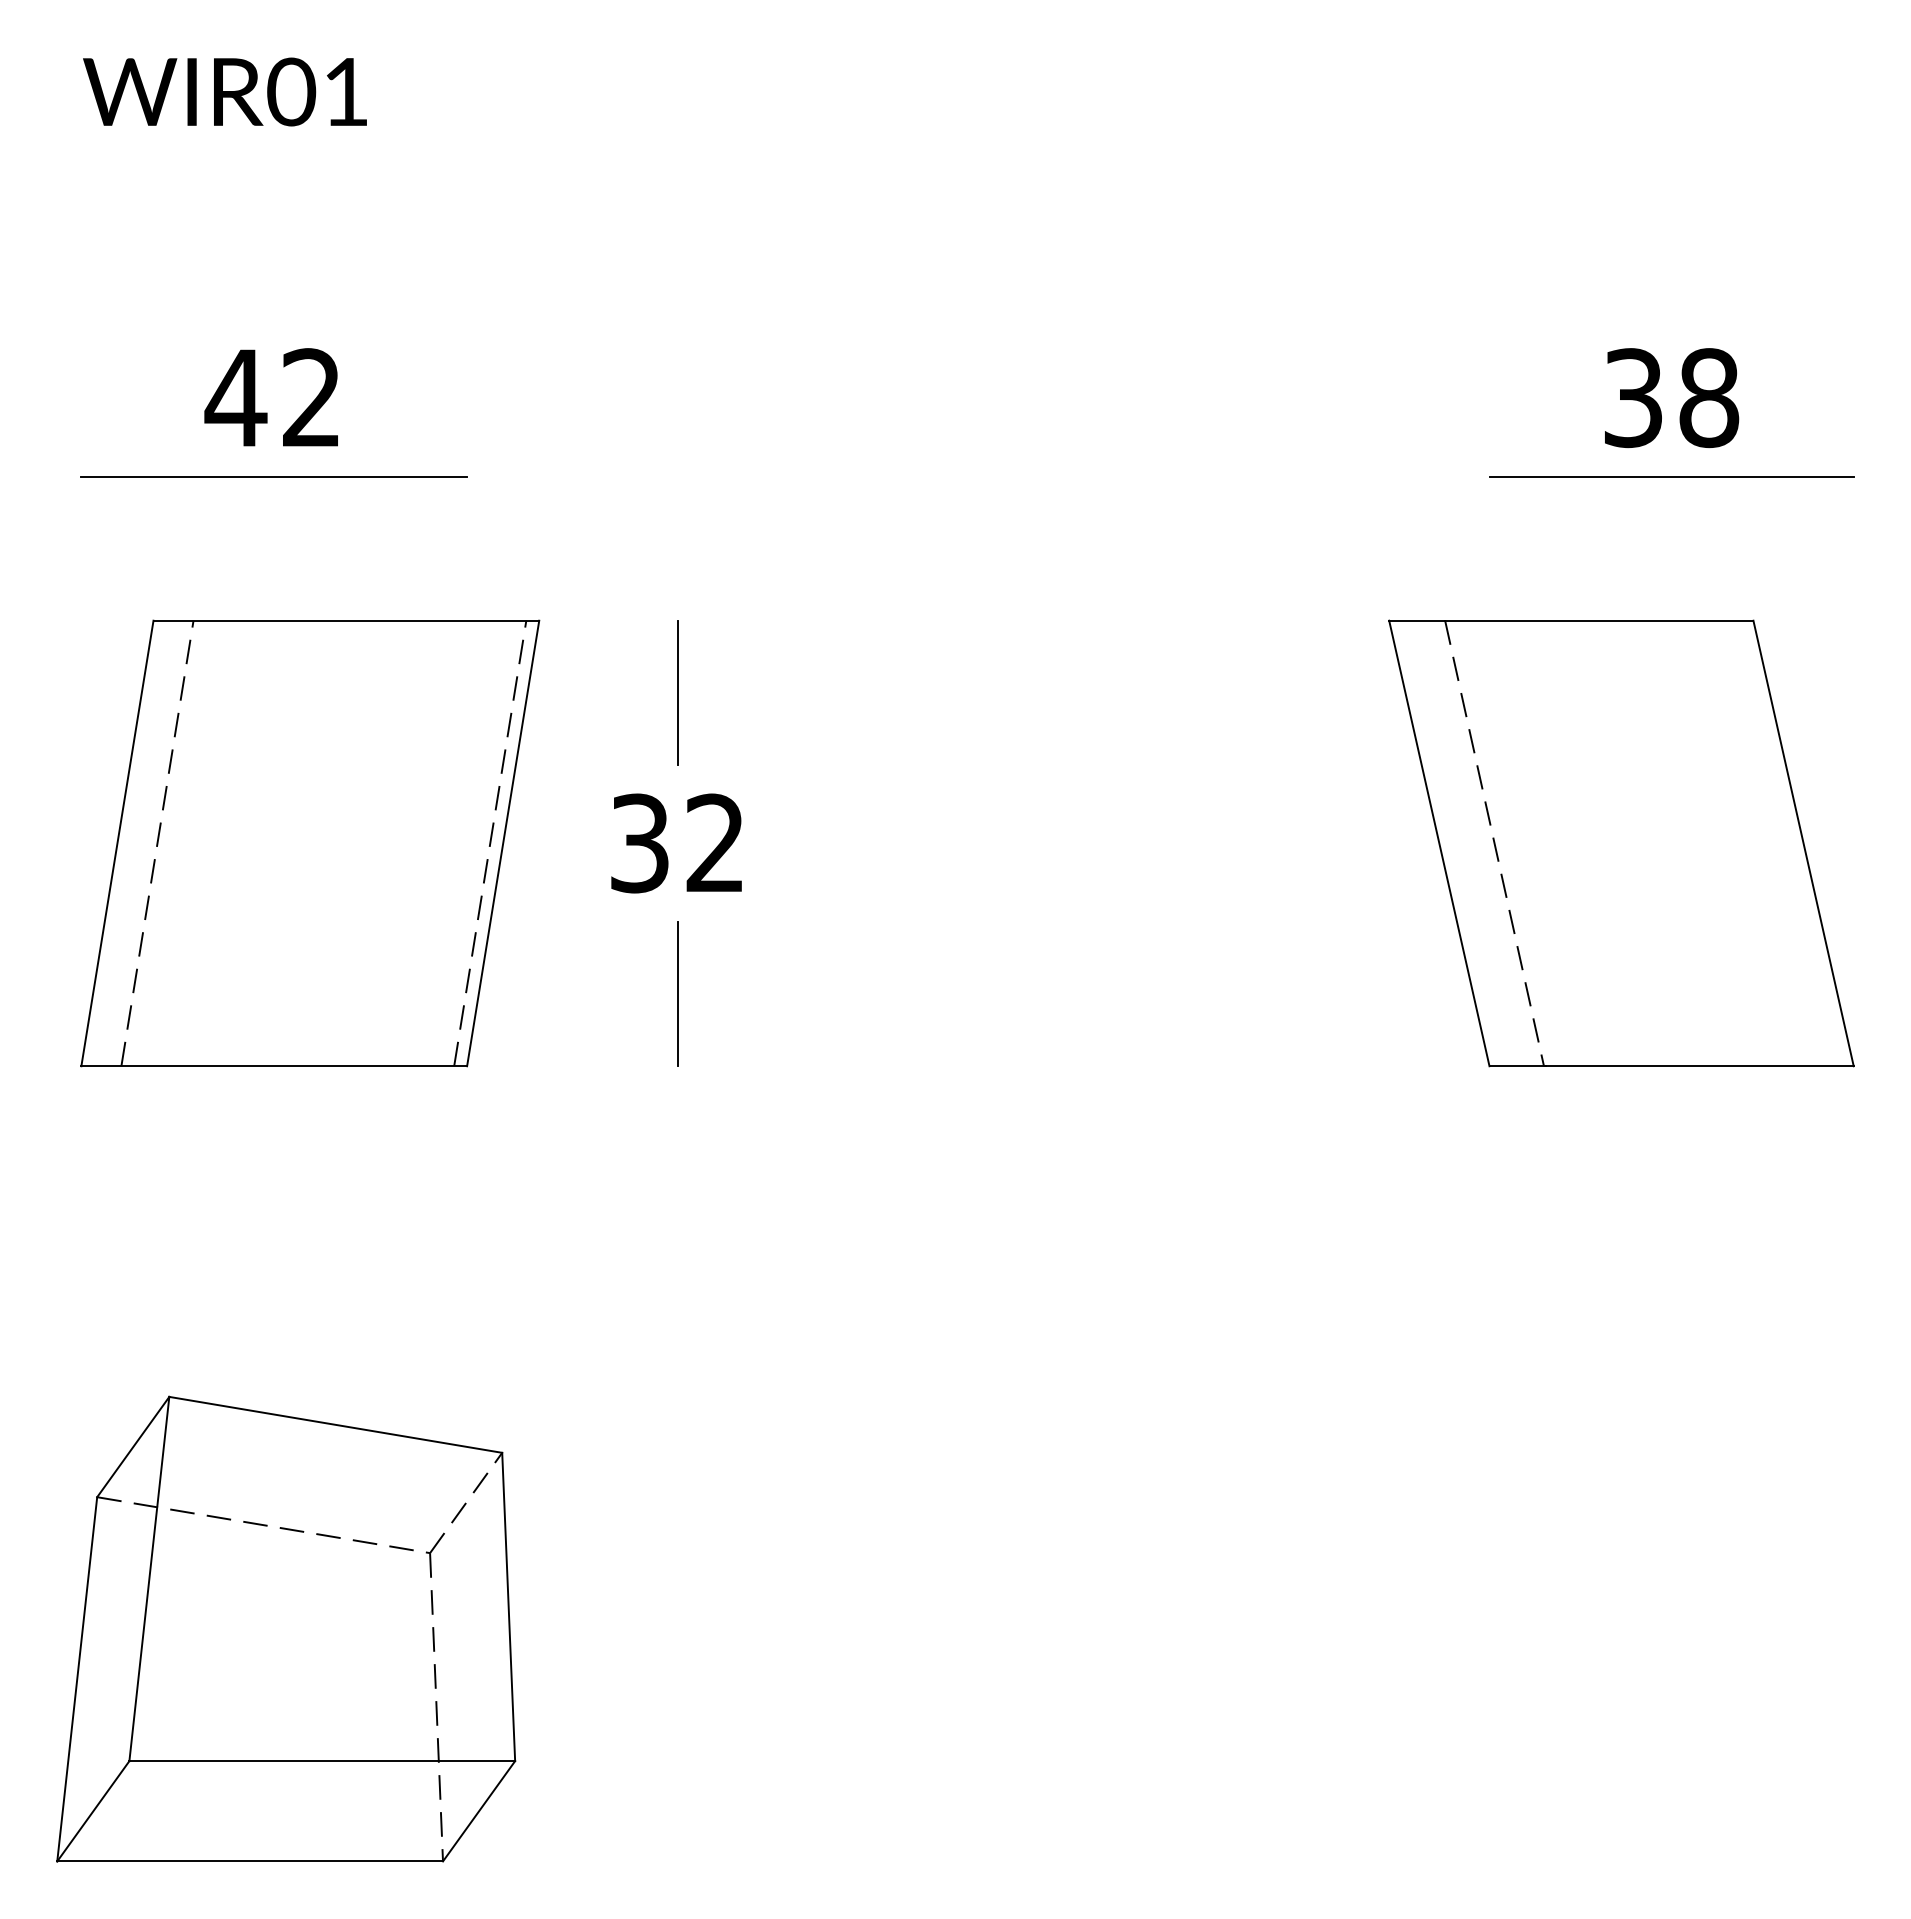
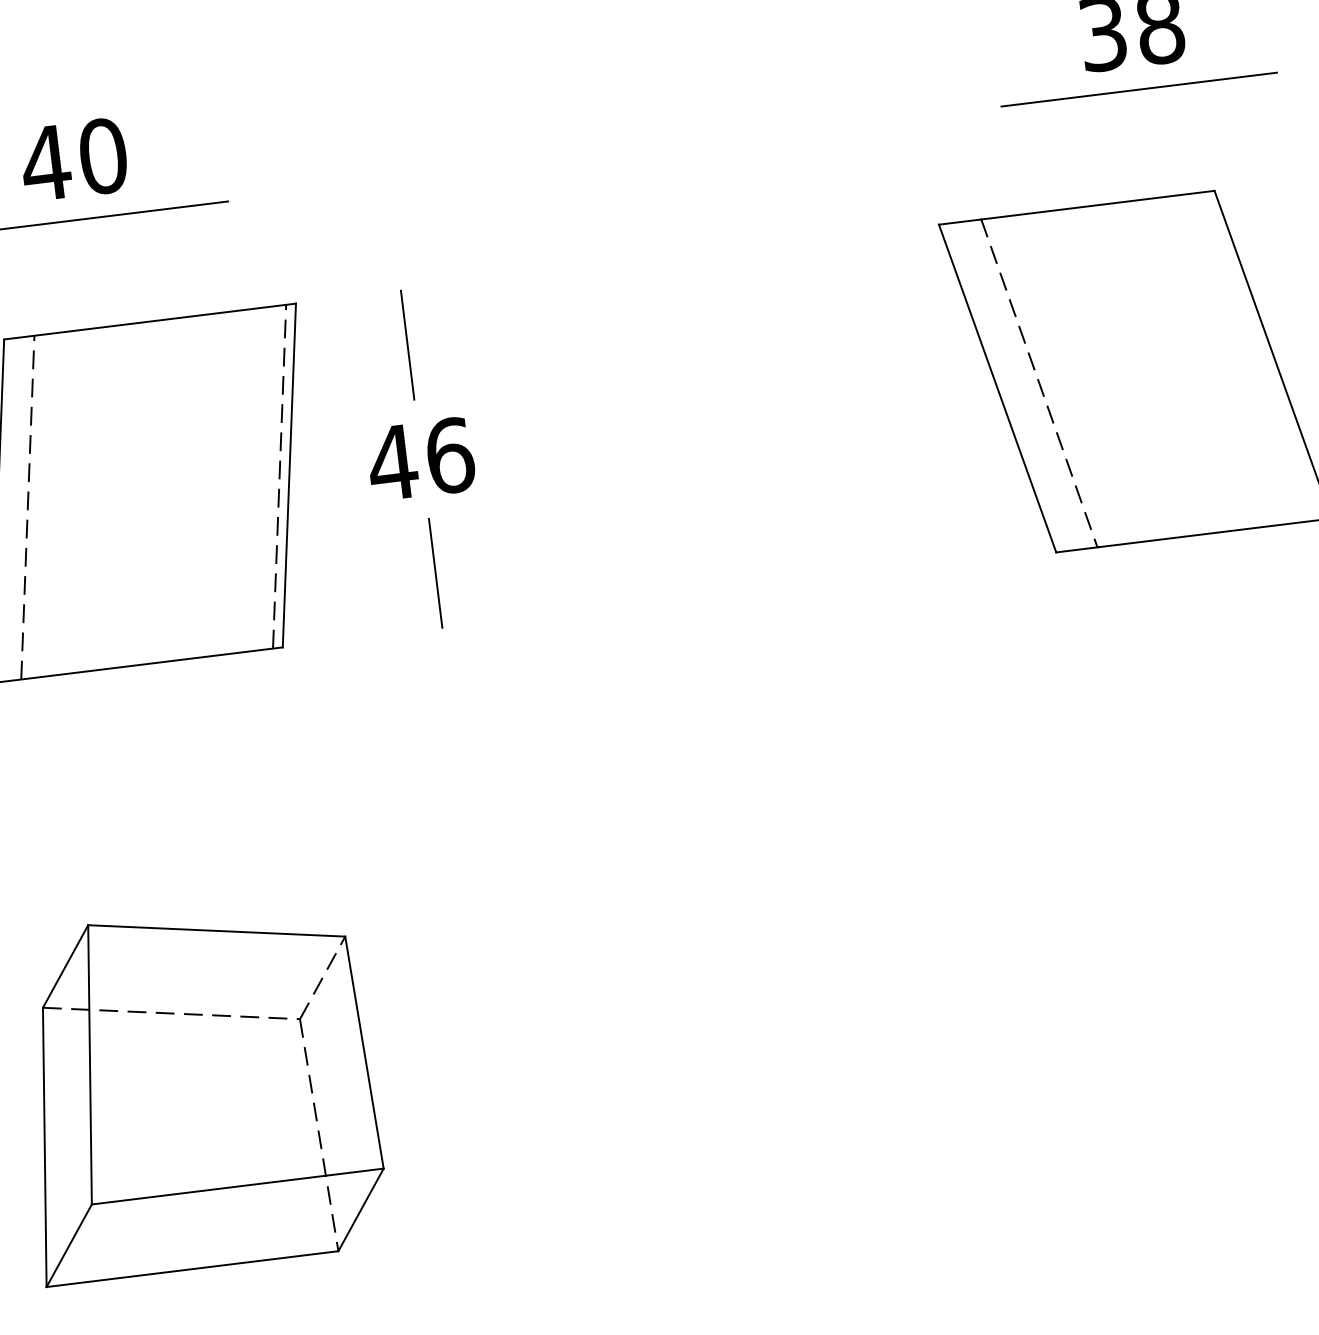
text: (311, 398) -> (103, 156), 42 -> 40
text: (677, 843) -> (421, 459), 32 -> 46

